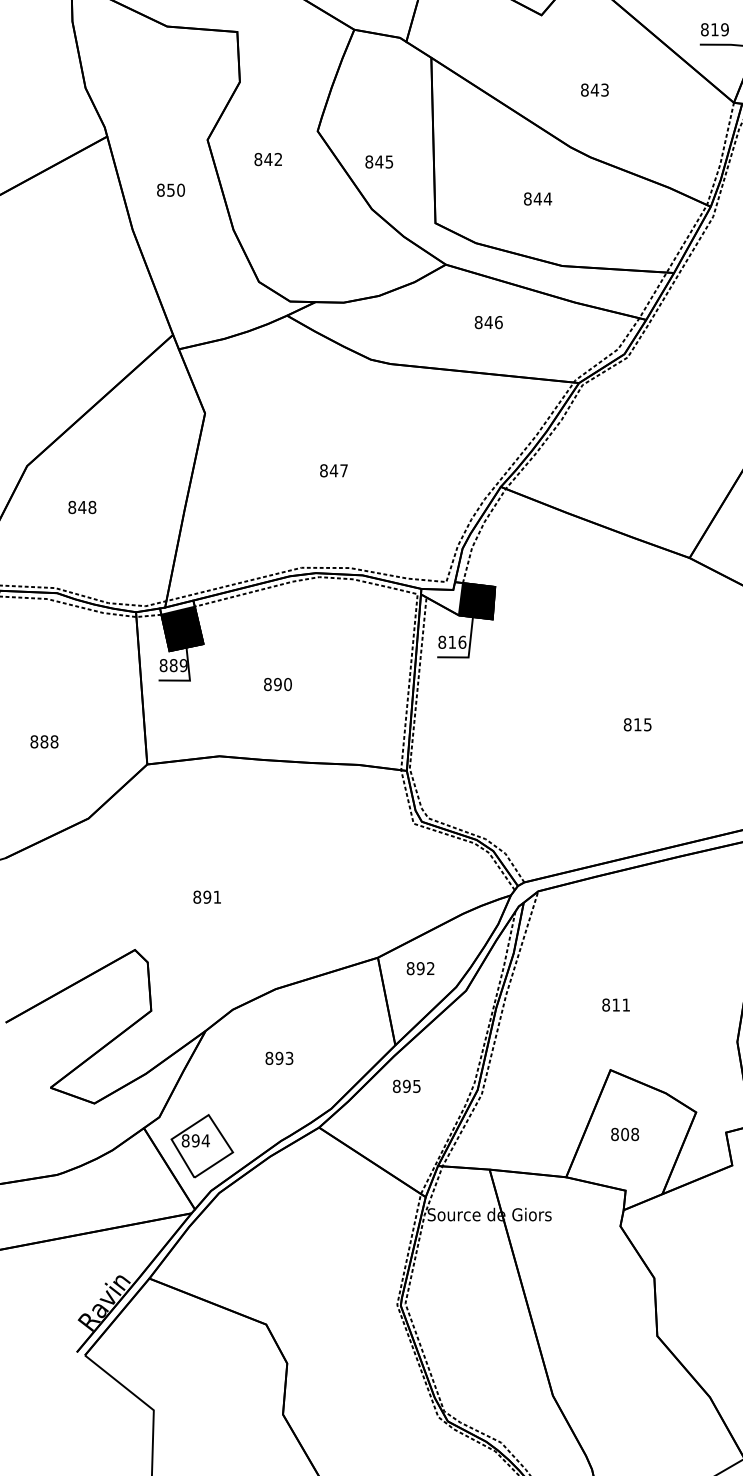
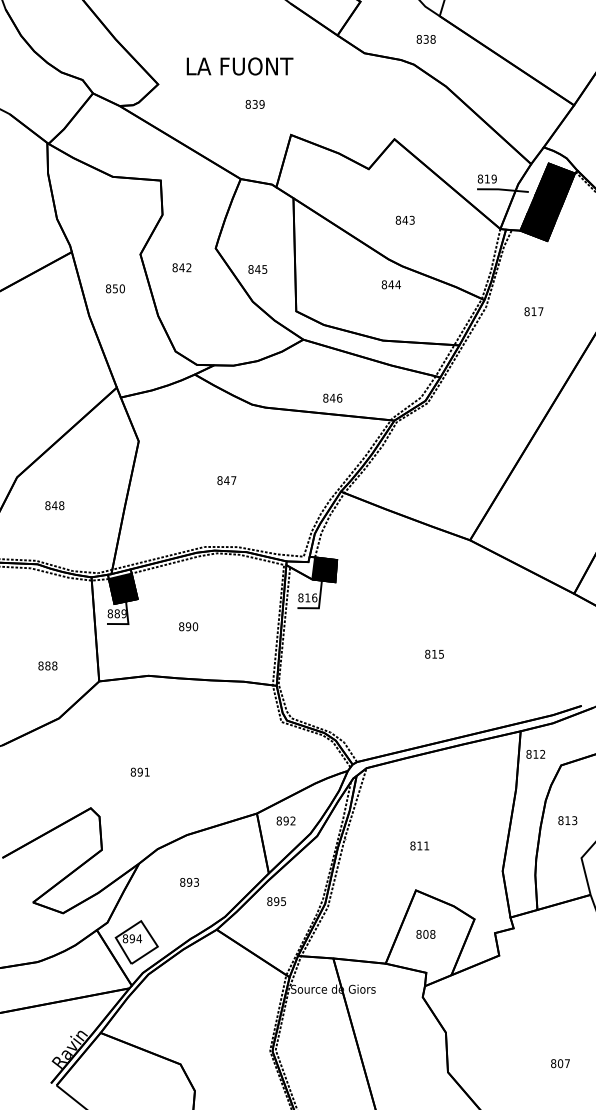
text: (536, 198) -> (390, 284), moved
text: (488, 321) -> (332, 397), moved
text: (43, 741) -> (47, 665), moved

